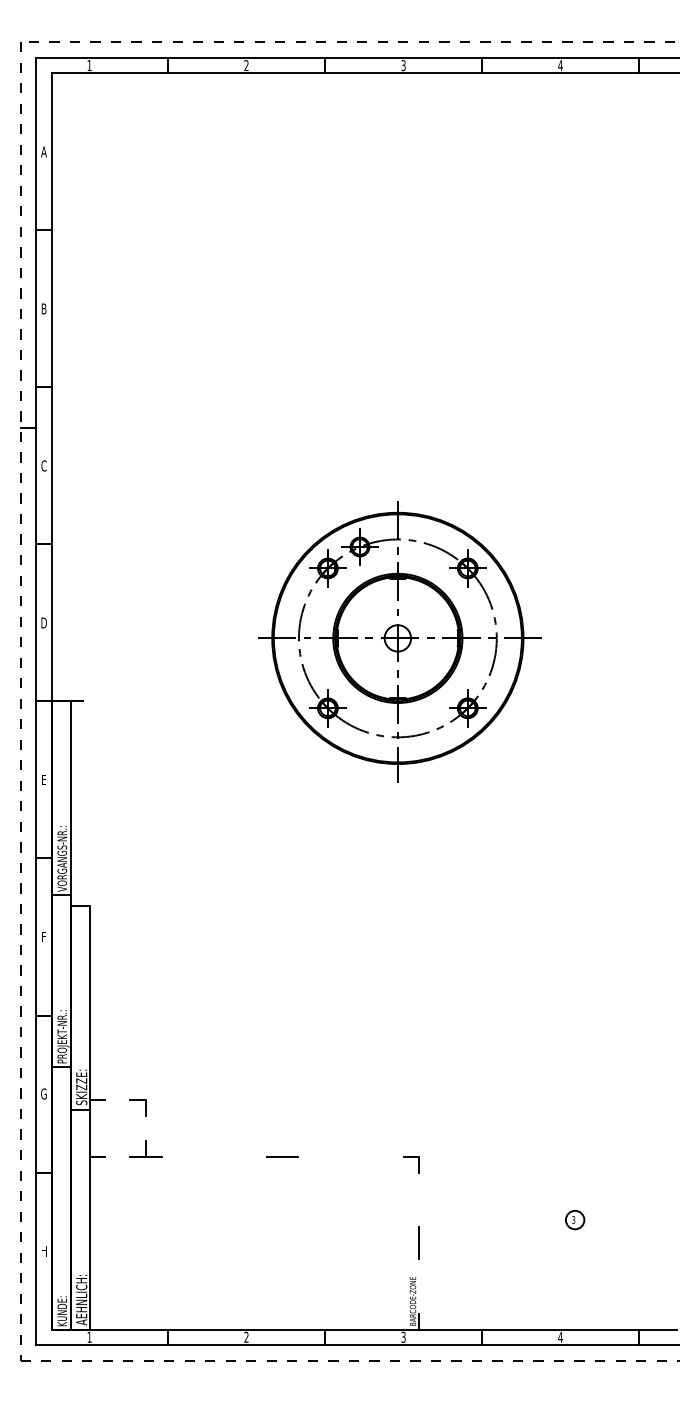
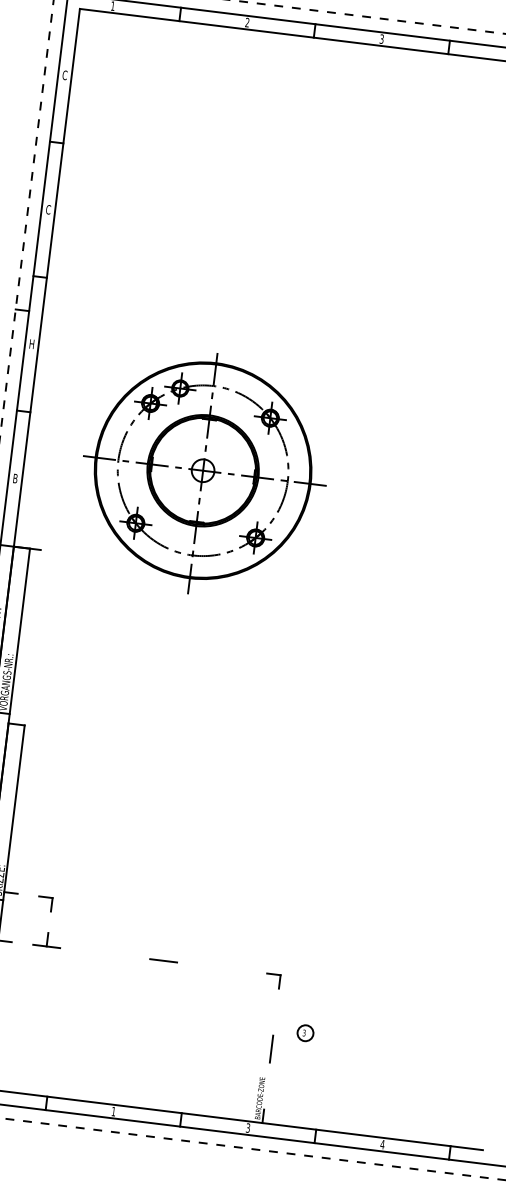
text: (43, 151) -> (64, 74), A -> C
text: (43, 308) -> (48, 209), B -> C
text: (43, 465) -> (31, 343), C -> H
text: (43, 622) -> (15, 478), D -> B
part: (399, 641) -> (204, 473), moved
part: (575, 1220) -> (305, 1033), moved
text: (246, 1336) -> (113, 1110), 2 -> 1

